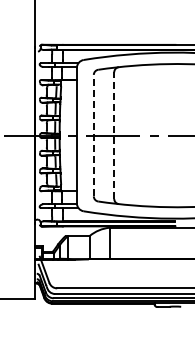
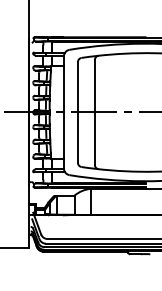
line: (93, 135) -> (77, 112), dashed -> solid
line: (114, 135) -> (95, 112), dashed -> solid

